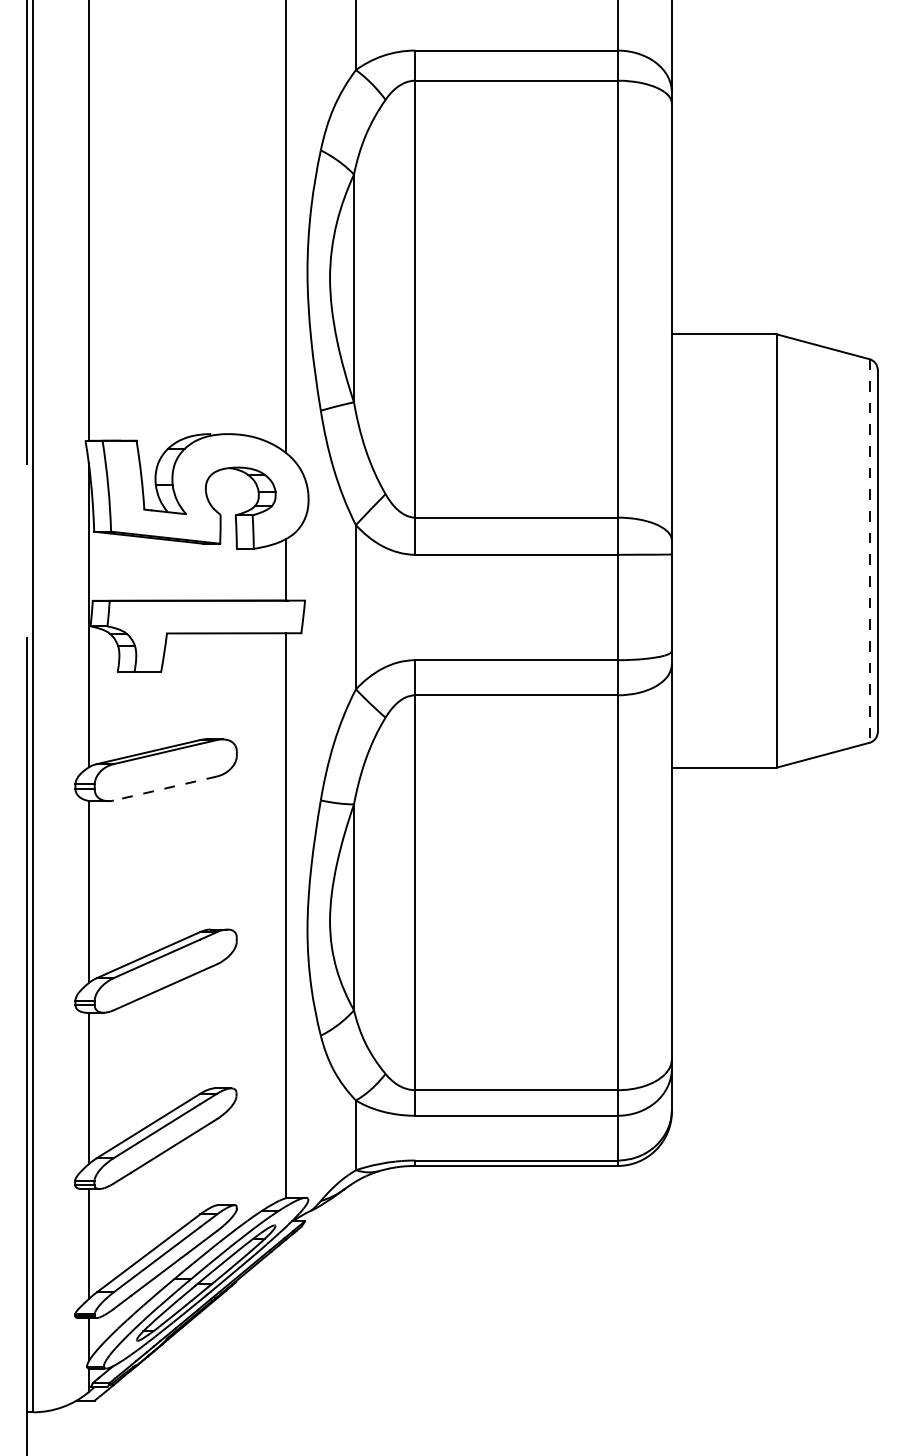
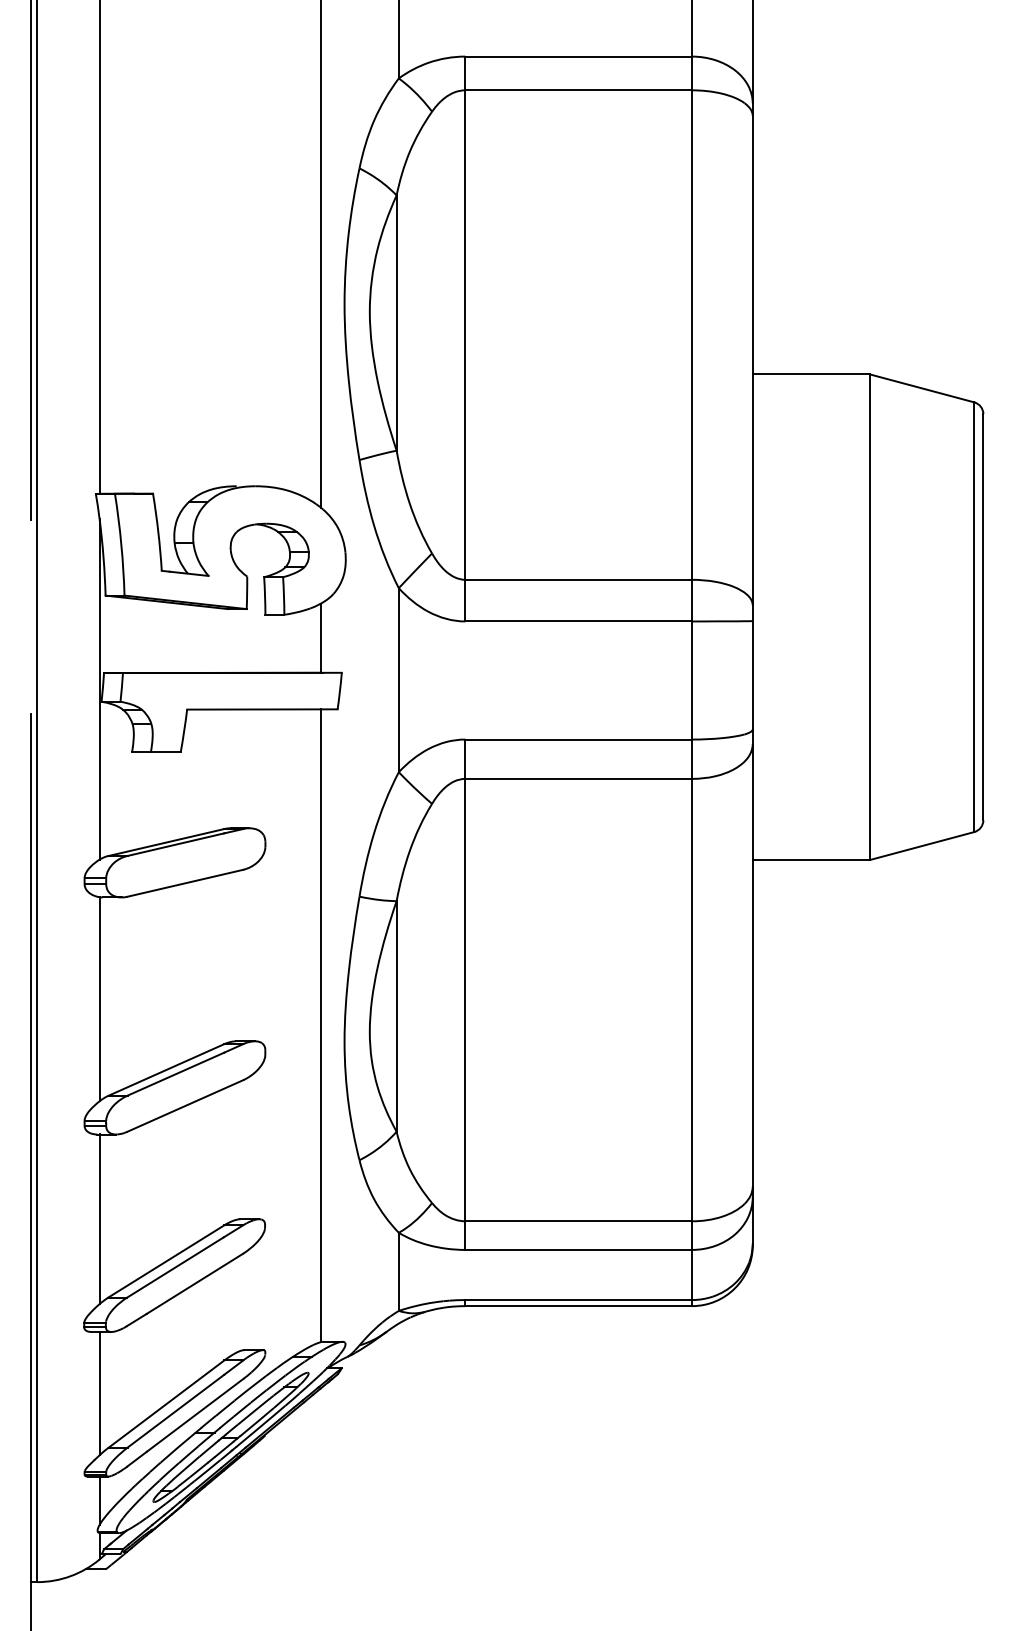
line: (869, 551) -> (974, 617), dashed -> solid
line: (165, 788) -> (185, 883), dashed -> solid

